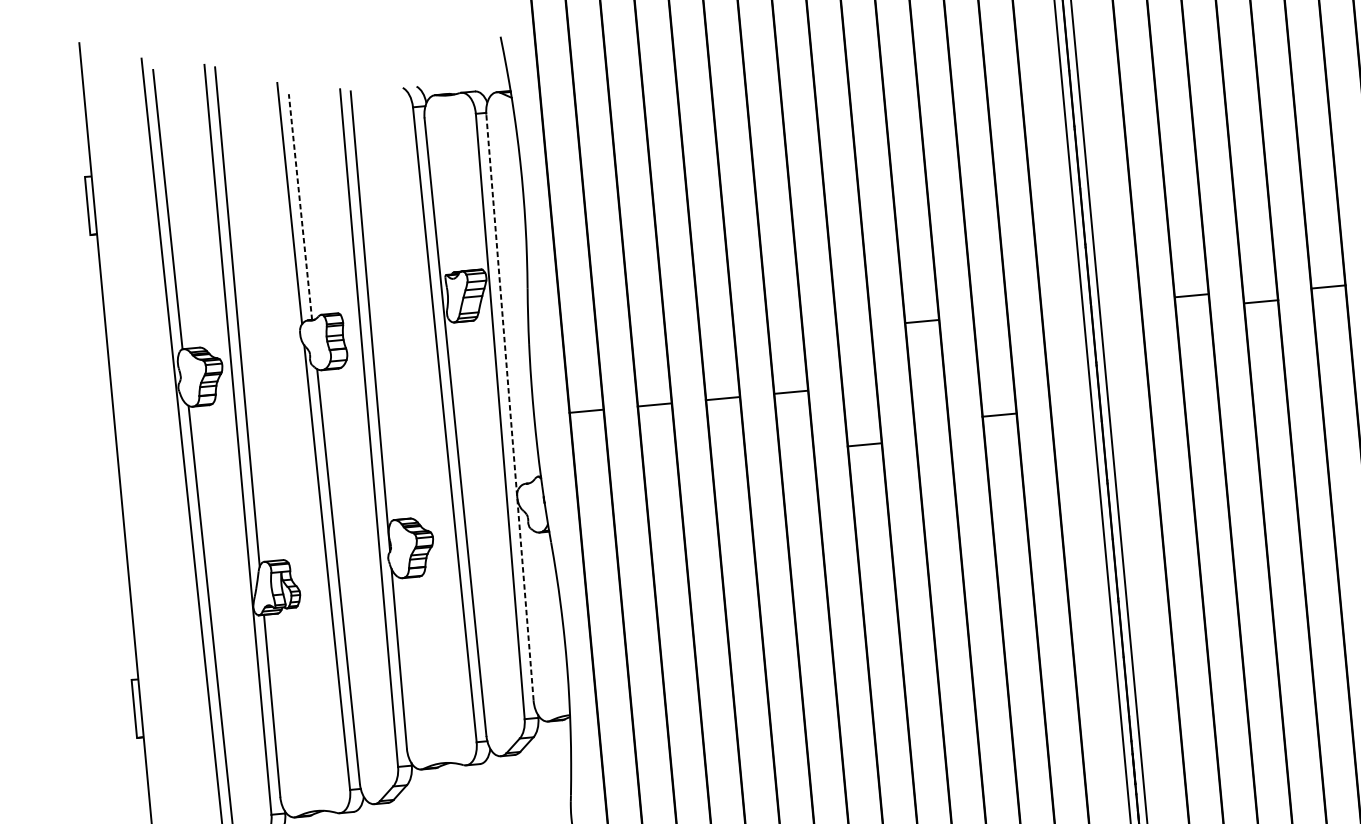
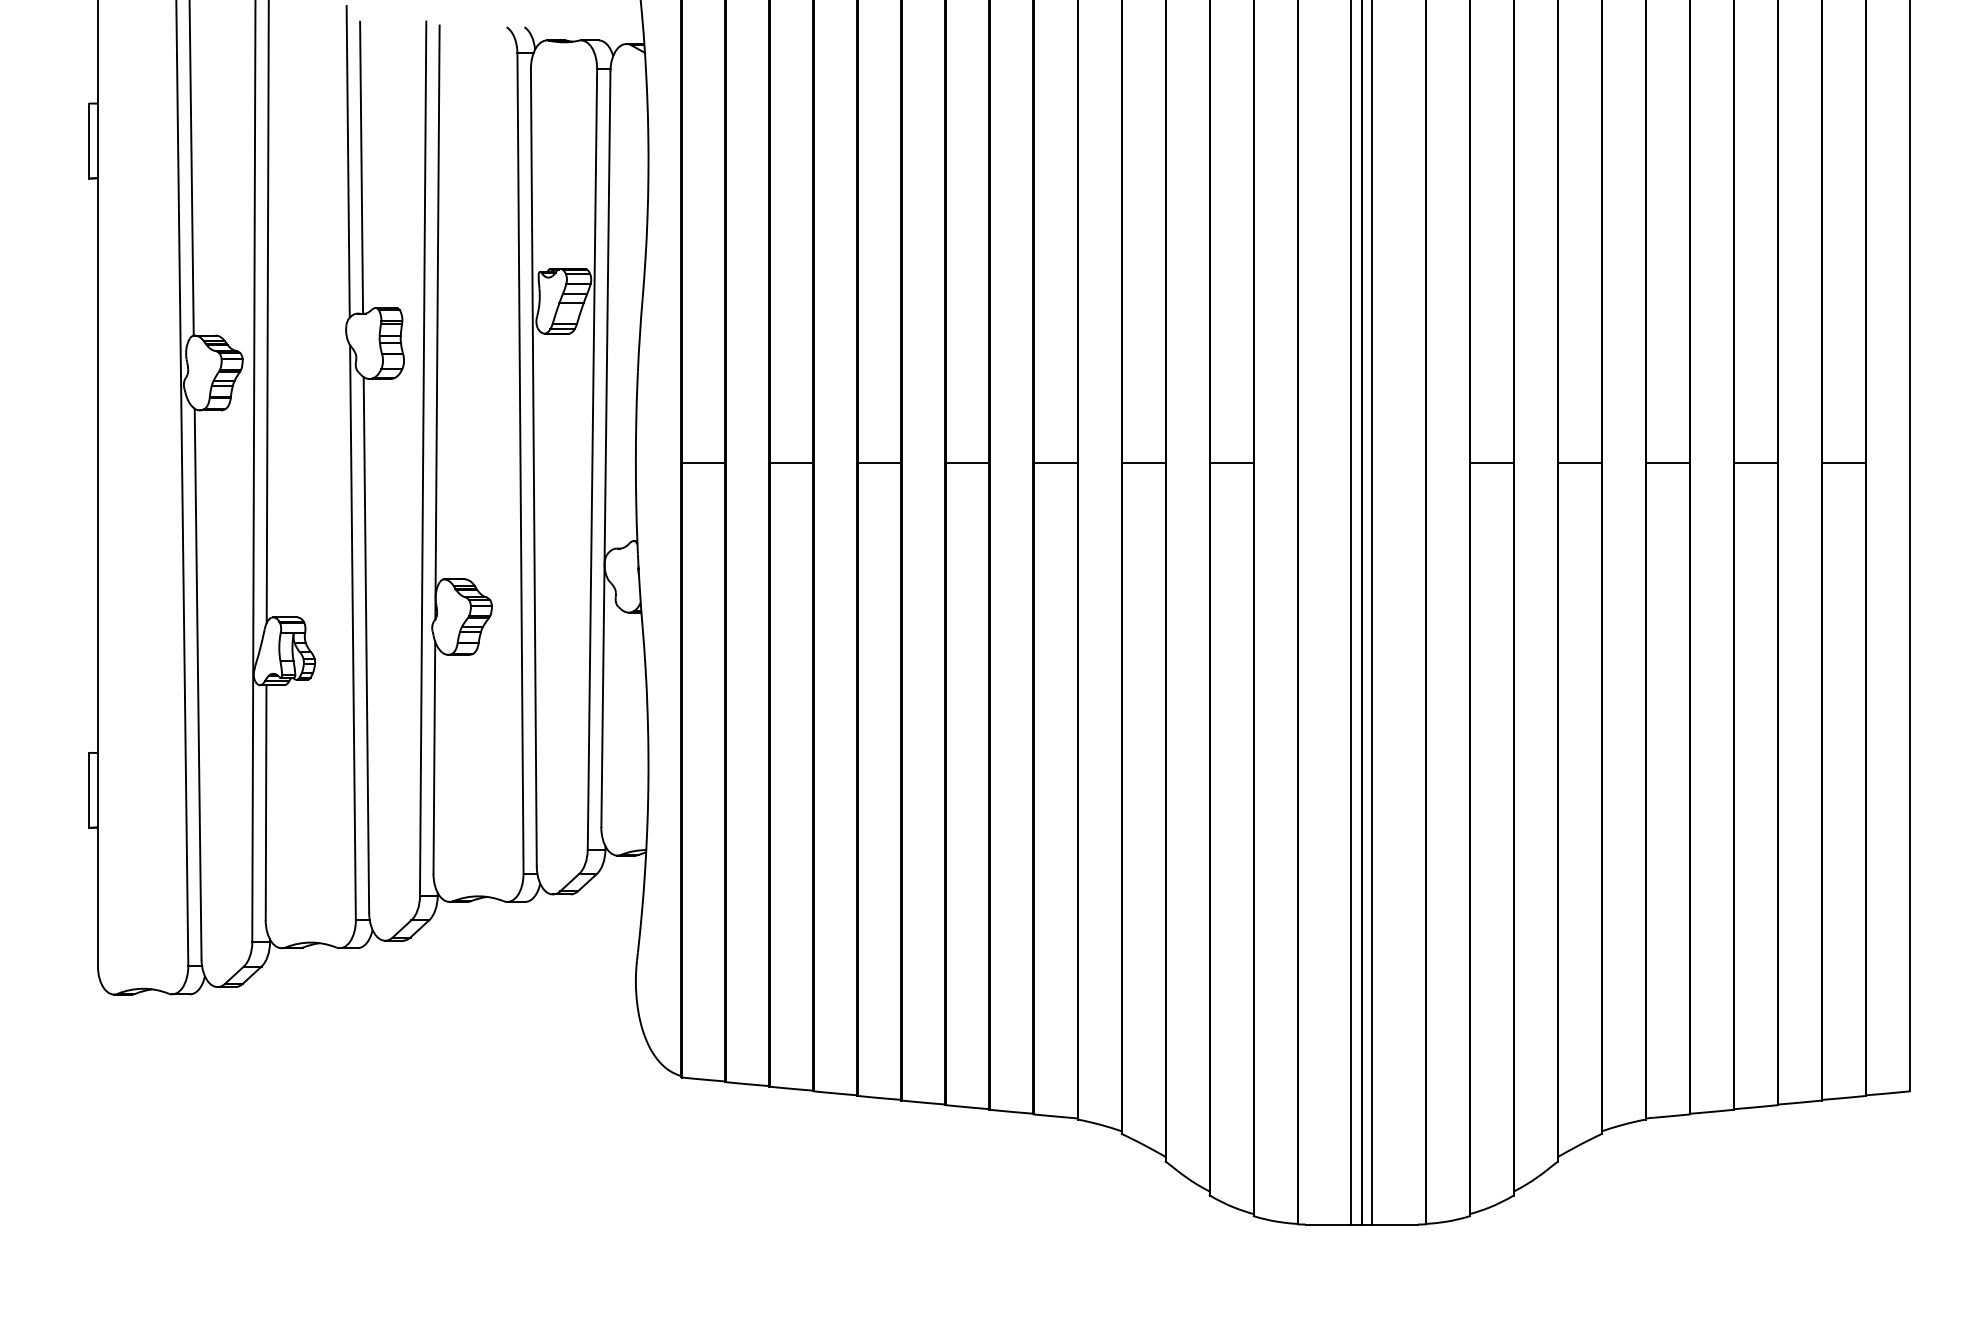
line: (300, 206) -> (361, 167), dashed -> solid
line: (1328, 286) -> (1668, 462), moved
line: (1192, 295) -> (1492, 462), moved
line: (1261, 301) -> (1580, 462), moved
line: (921, 321) -> (1143, 462), moved
line: (509, 407) -> (605, 449), dashed -> solid
line: (999, 414) -> (1231, 462), moved
line: (864, 444) -> (1055, 462), moved

